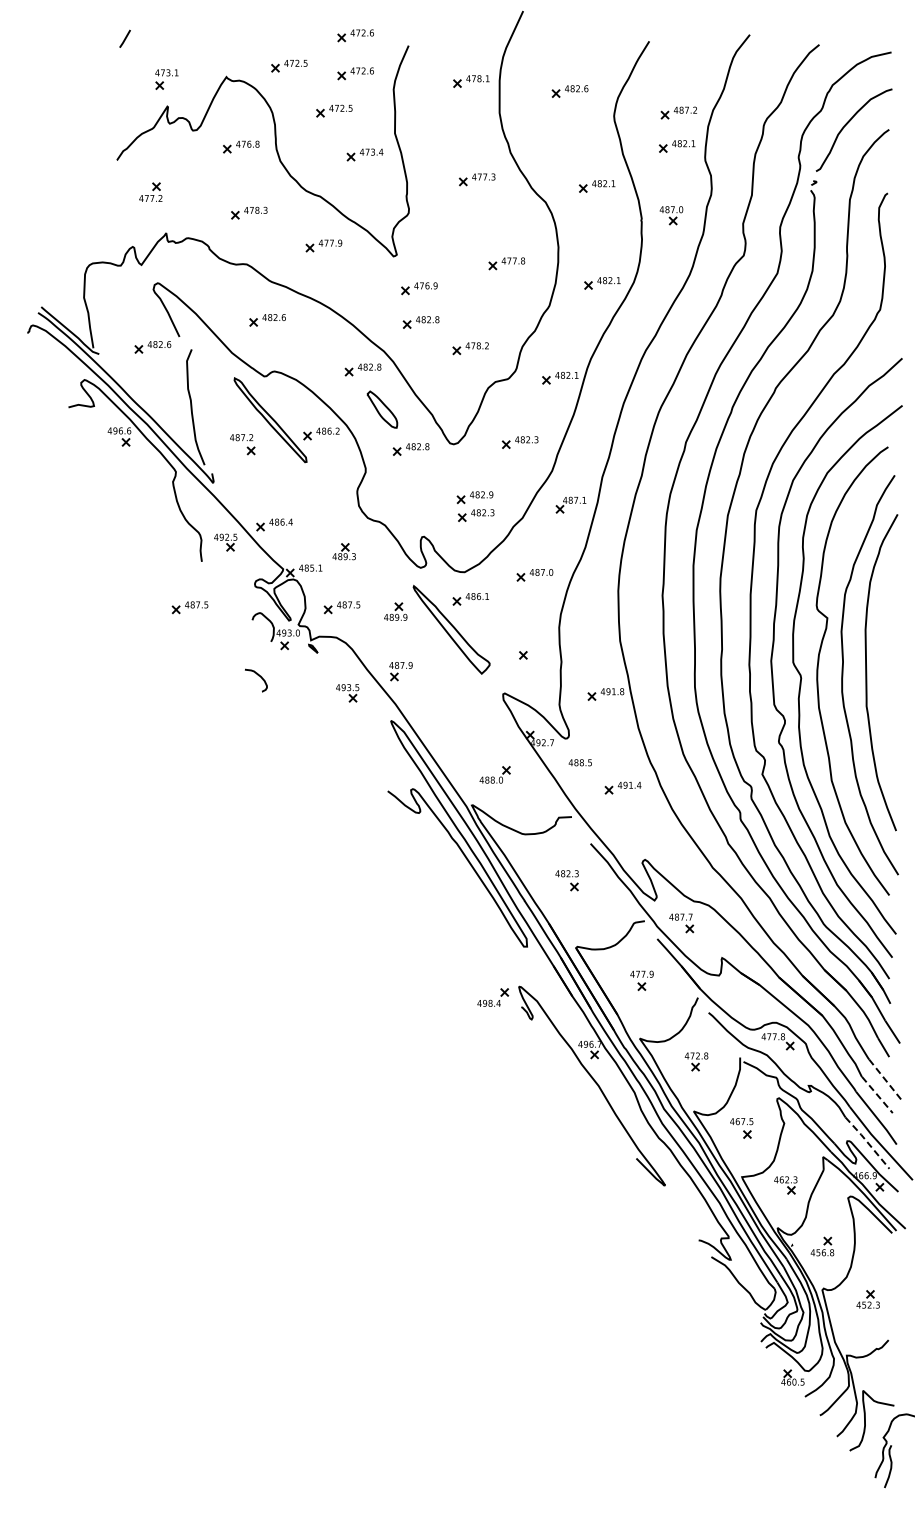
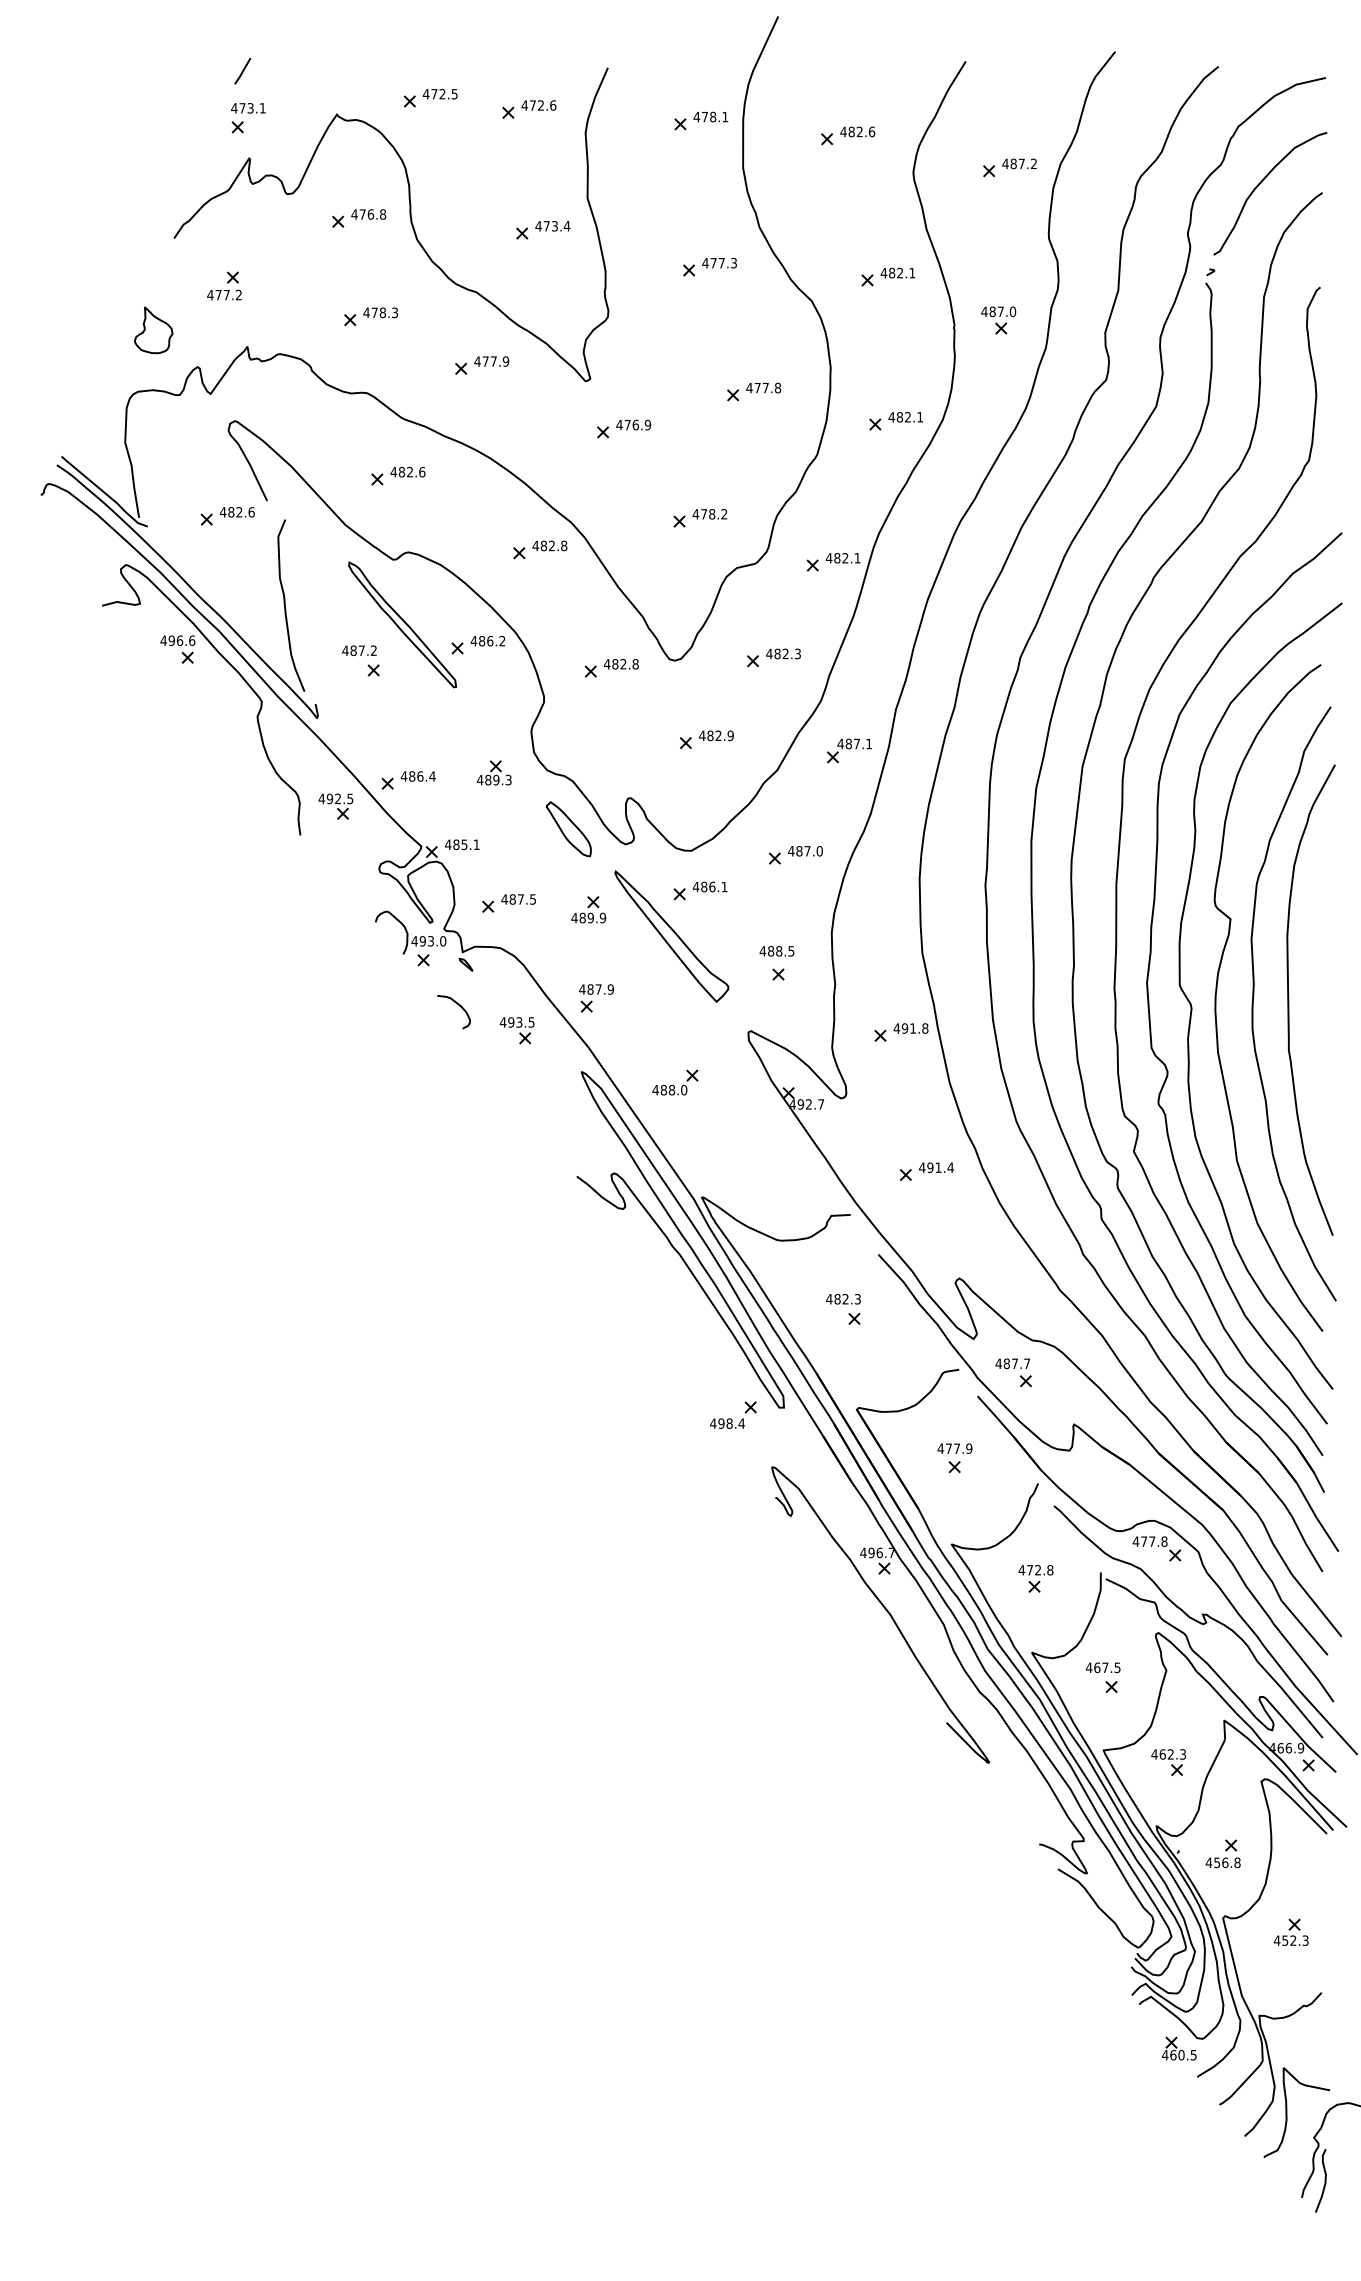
part: (355, 35) -> (528, 52), removed
line: (124, 38) -> (241, 70), moved
part: (334, 110) -> (497, 164), removed
part: (676, 146) -> (1006, 217), removed
part: (102, 222) -> (152, 330), added
part: (420, 322) -> (625, 479), removed
part: (382, 409) -> (568, 828), moved
part: (475, 515) -> (707, 766), removed
part: (343, 551) -> (493, 772), moved
part: (189, 607) -> (281, 903), removed
curve: (258, 676) -> (457, 1005), moved
text: (579, 762) -> (775, 950), moved
part: (494, 774) -> (674, 1081), moved
part: (493, 997) -> (734, 1414), moved
line: (886, 1080) -> (1318, 1606), dashed -> solid
line: (877, 1095) -> (1305, 1628), dashed -> solid
line: (867, 1142) -> (1290, 1698), dashed -> solid

